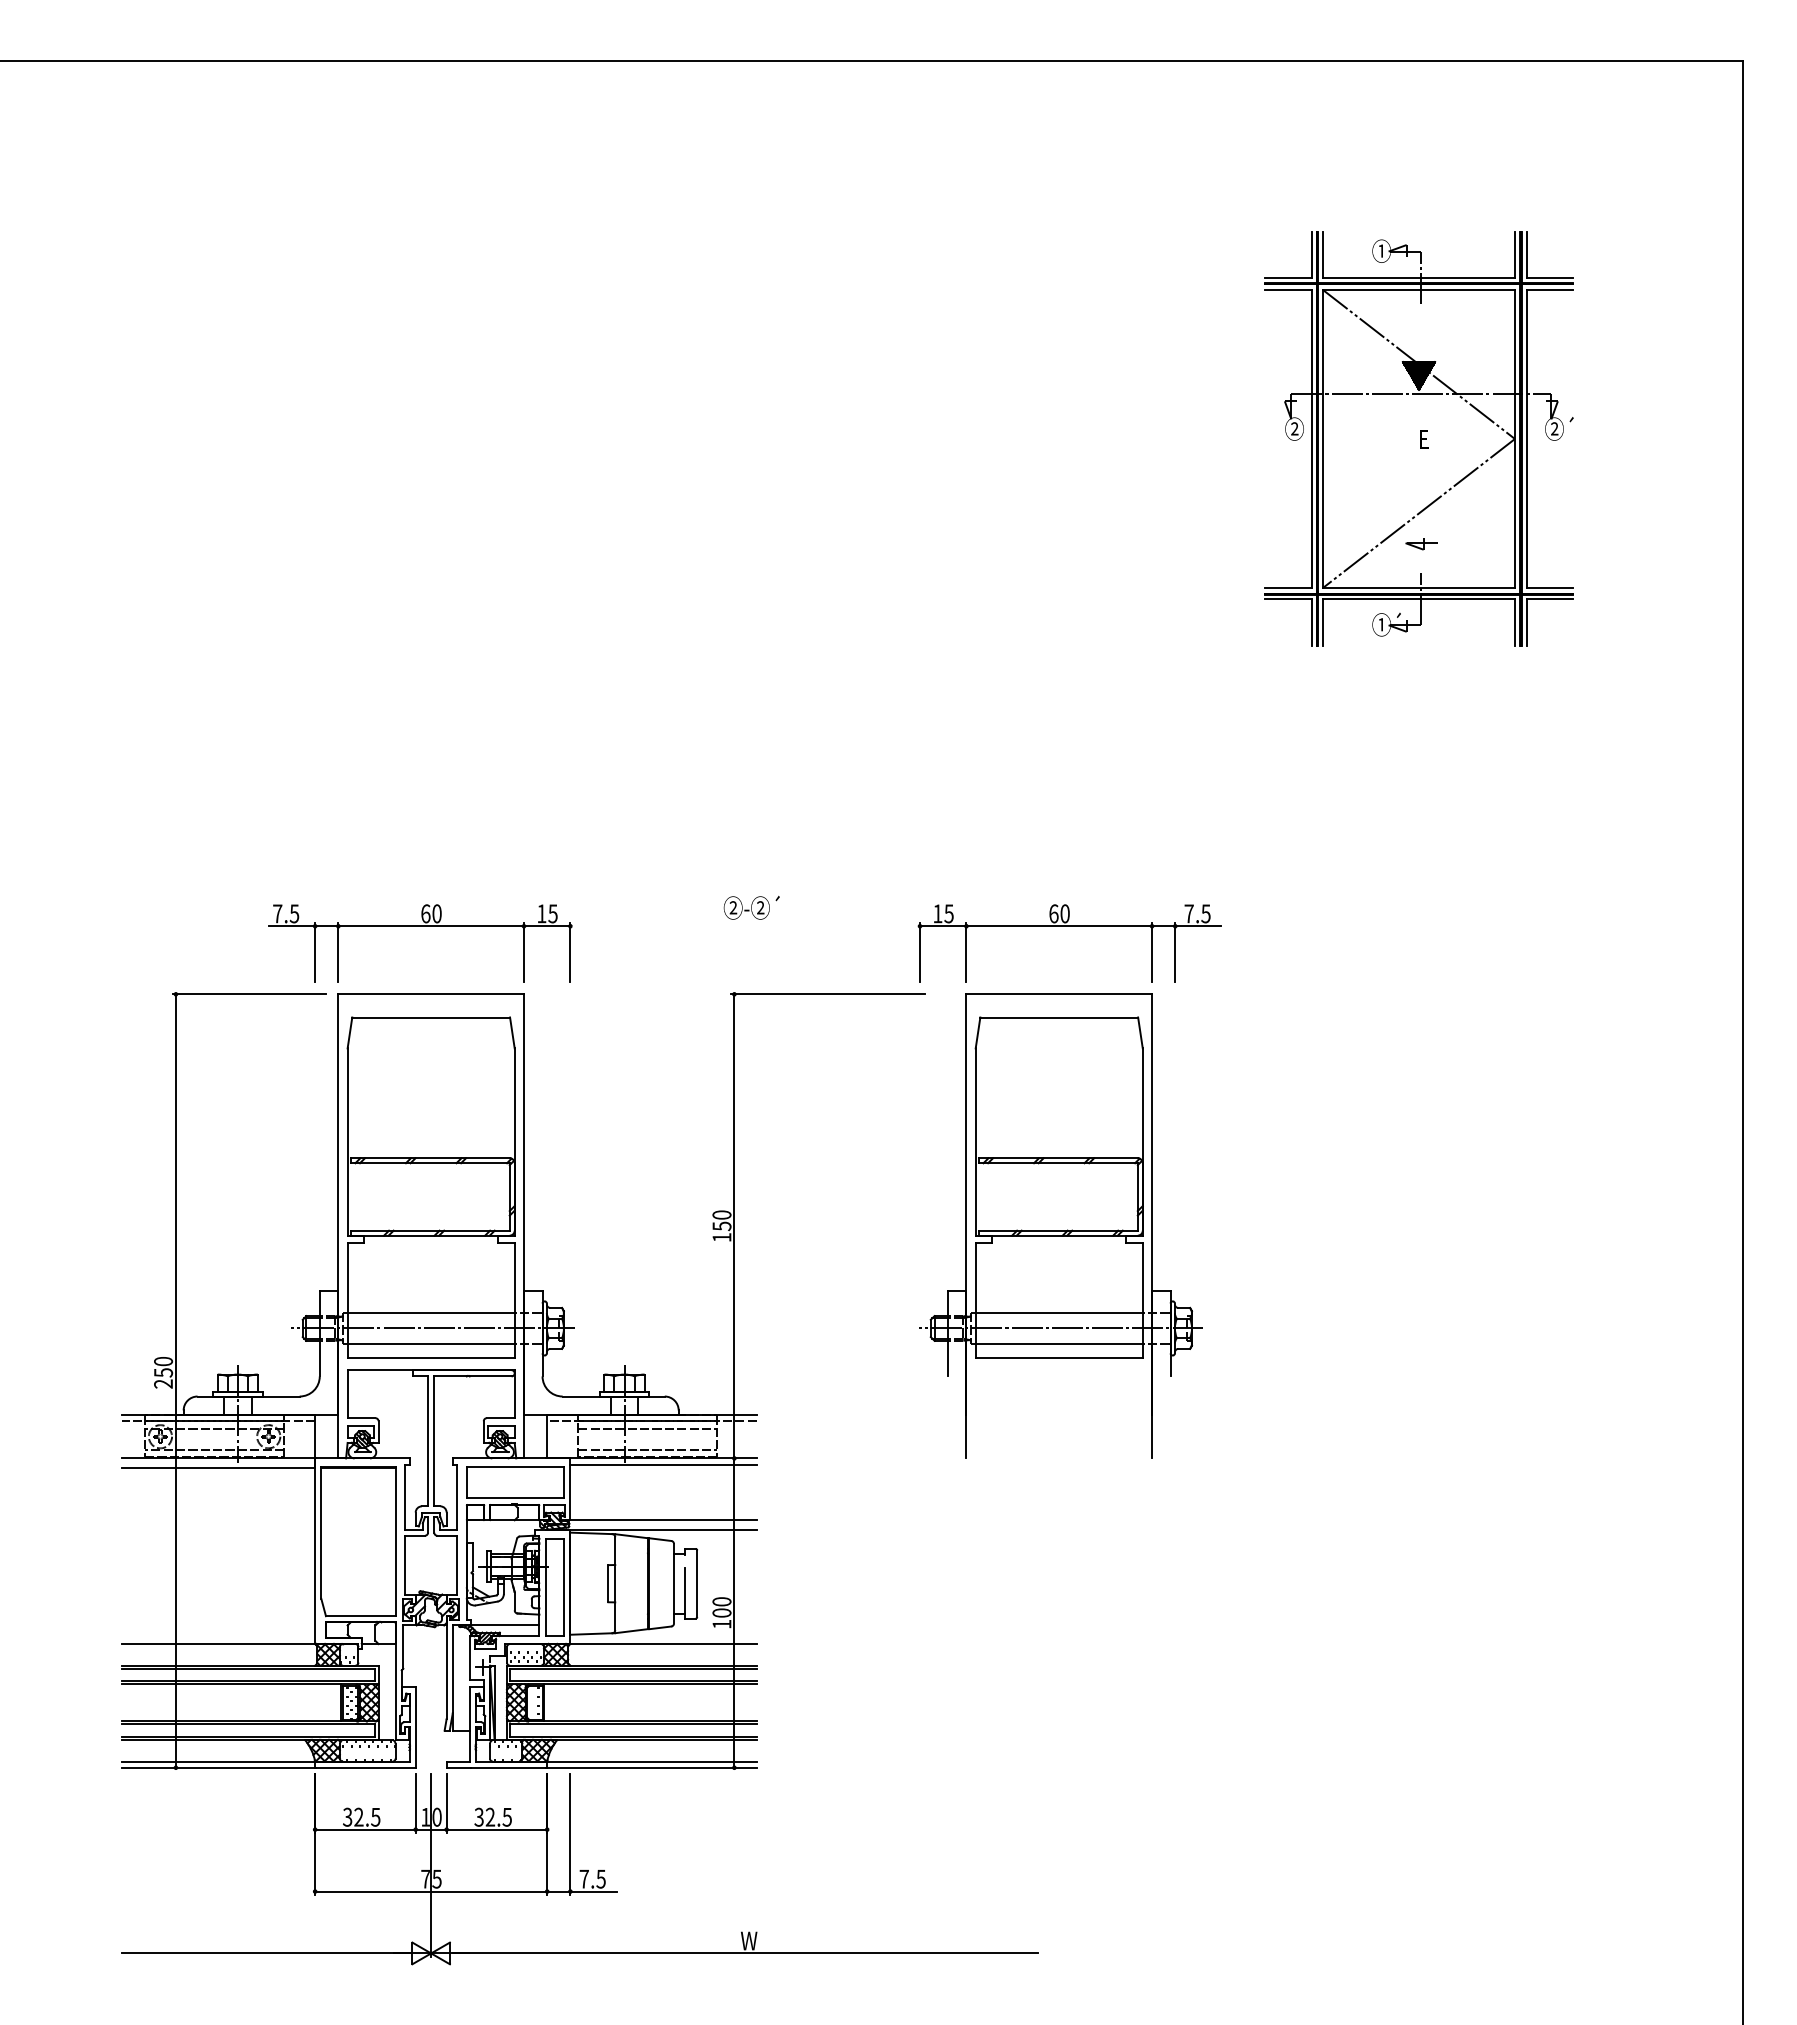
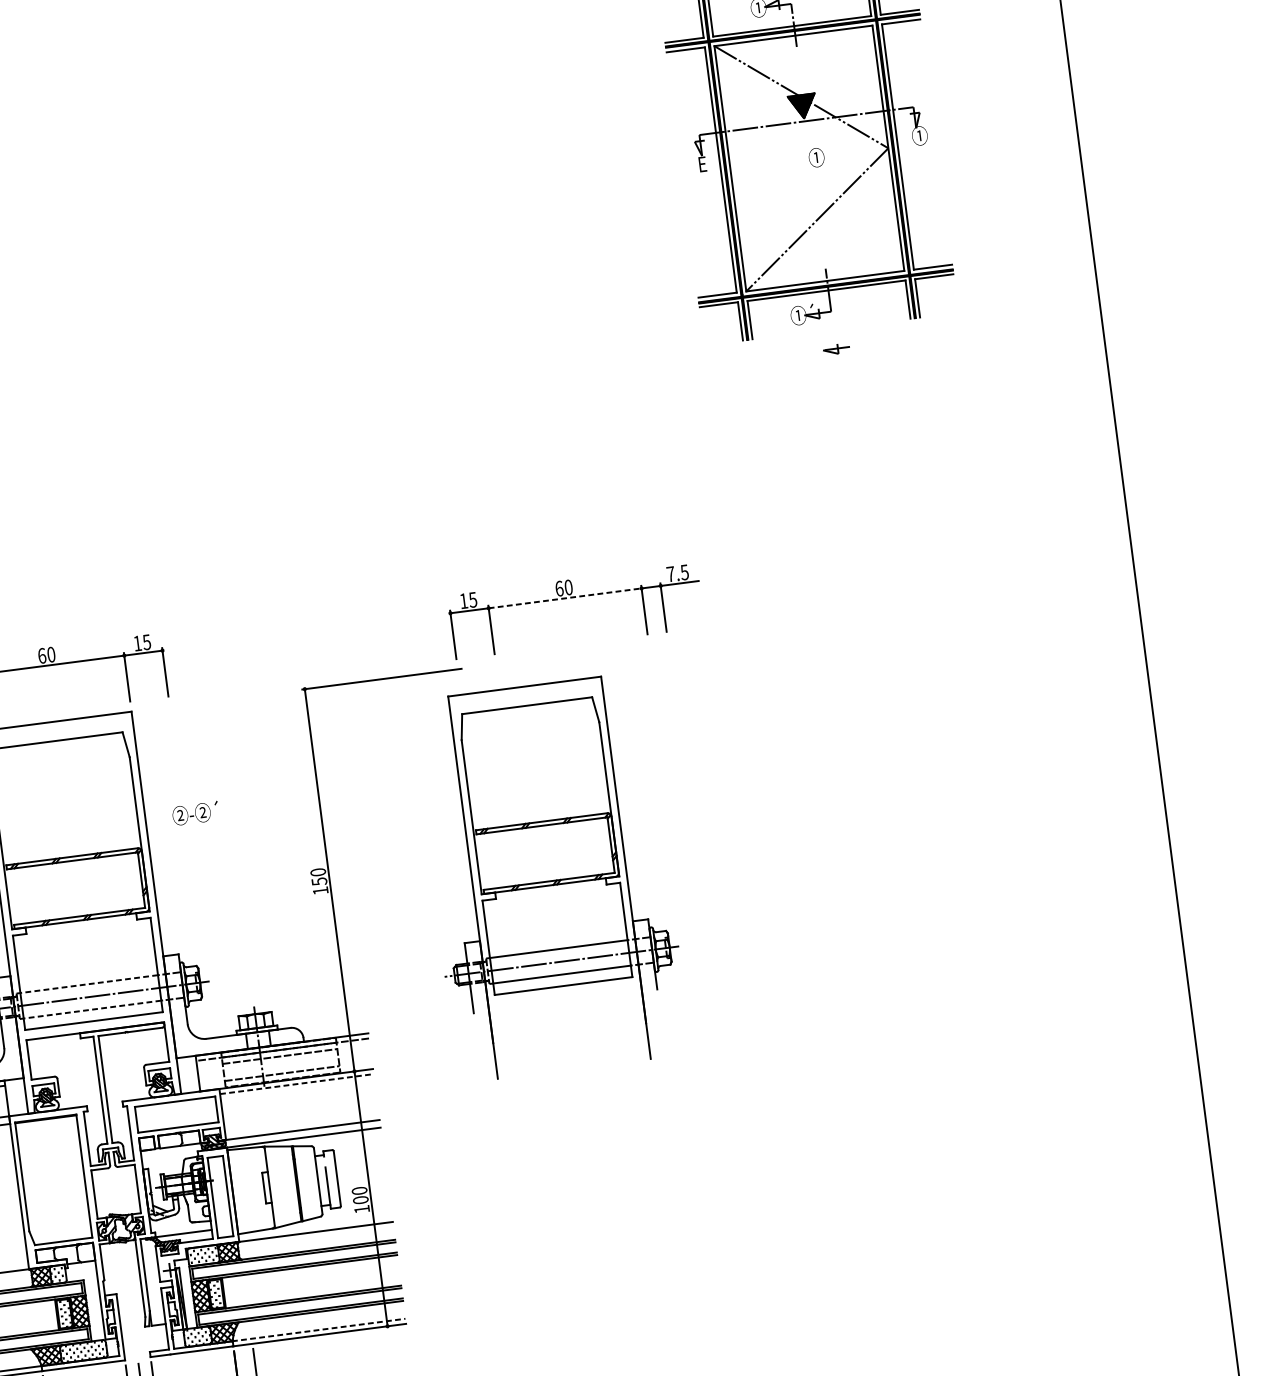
text: (1562, 426) -> (926, 132), ②´ -> ①
text: (1294, 428) -> (705, 163), ② -> E
text: (1427, 438) -> (816, 157), E -> ①
part: (1421, 544) -> (836, 349), moved
text: (751, 907) -> (195, 813), moved
line: (1059, 926) -> (565, 598), solid -> dashed
part: (1060, 1225) -> (550, 876), moved
line: (431, 1312) -> (89, 983), solid -> dashed
line: (431, 1343) -> (92, 1009), solid -> dashed
line: (664, 1464) -> (297, 1083), solid -> dashed
line: (652, 1761) -> (319, 1329), solid -> dashed

